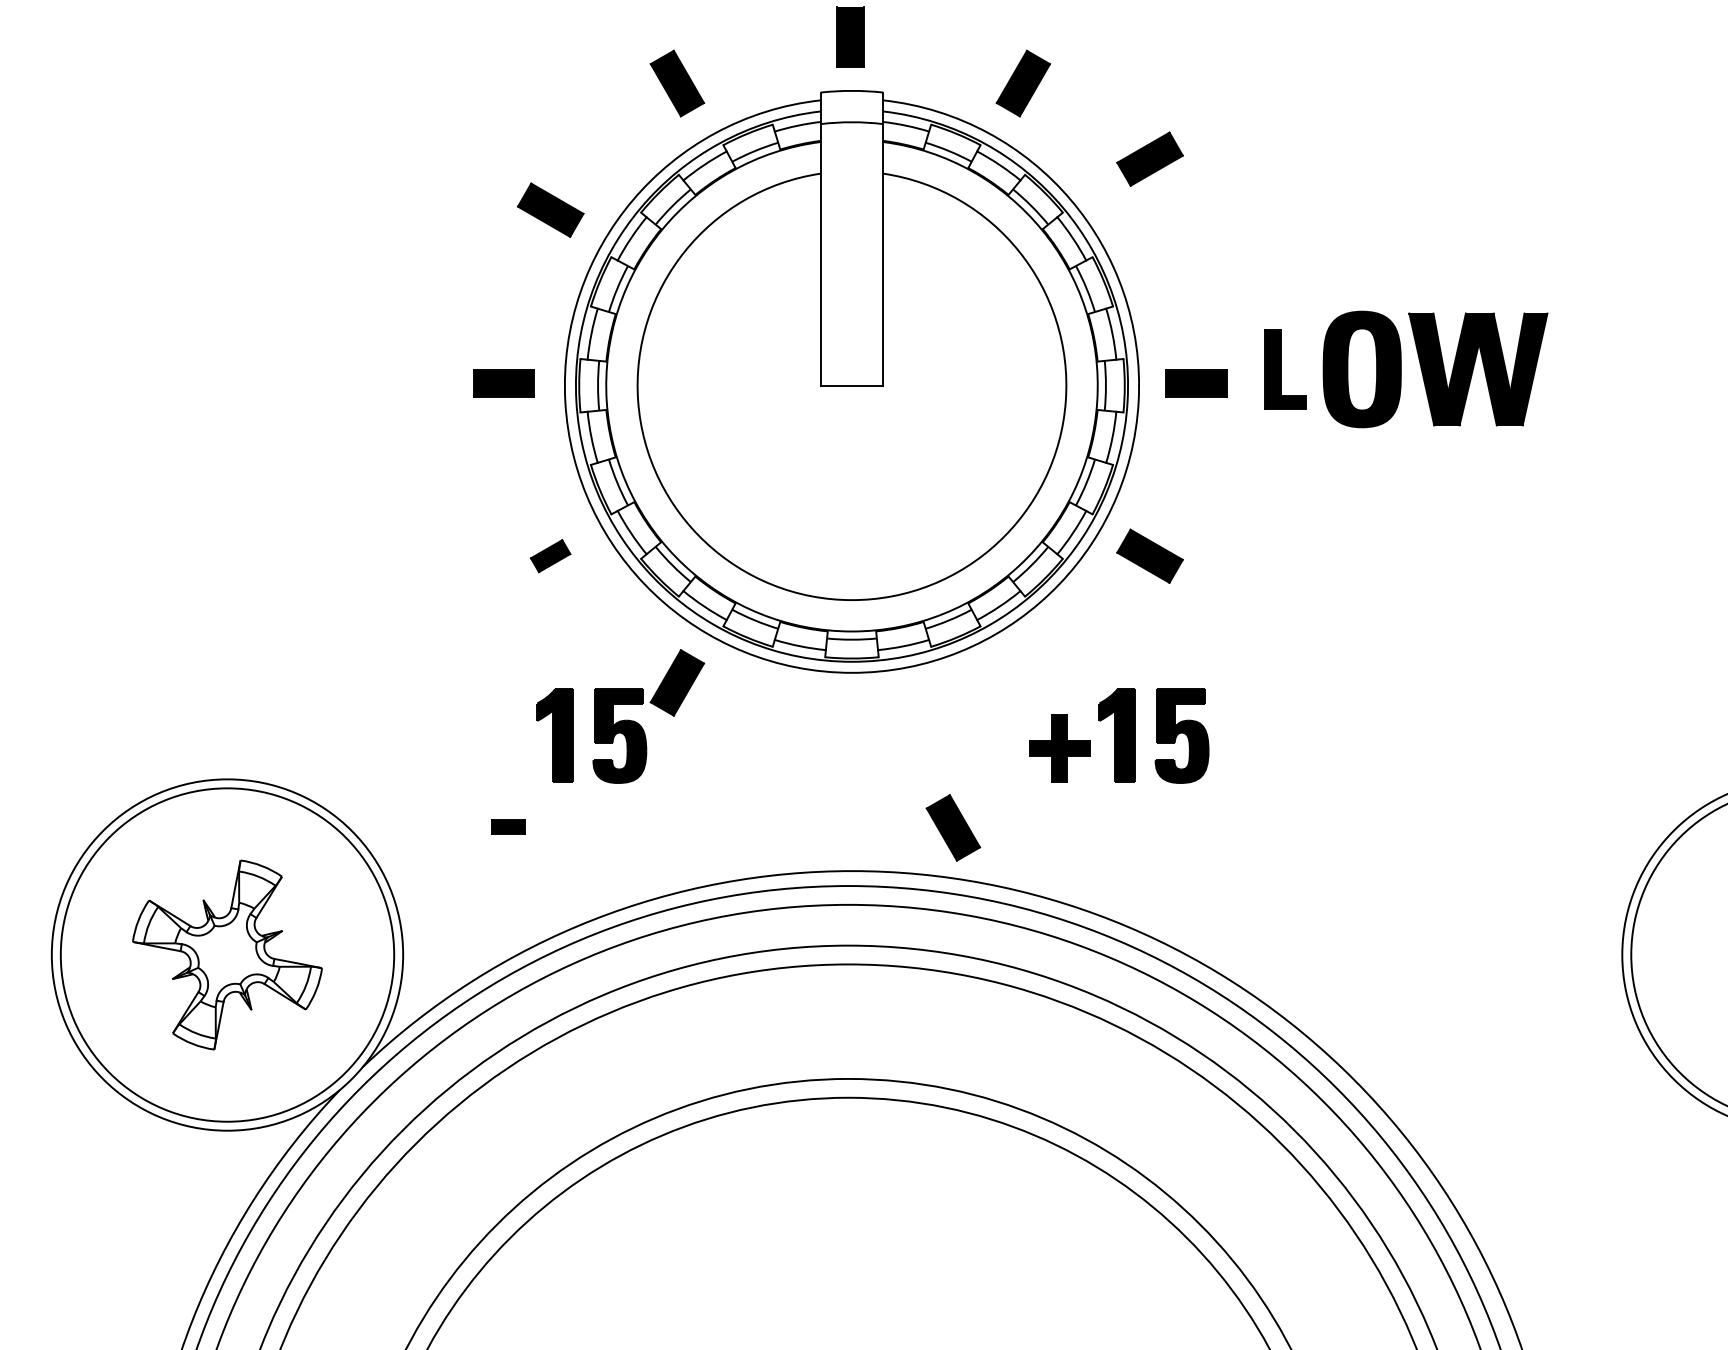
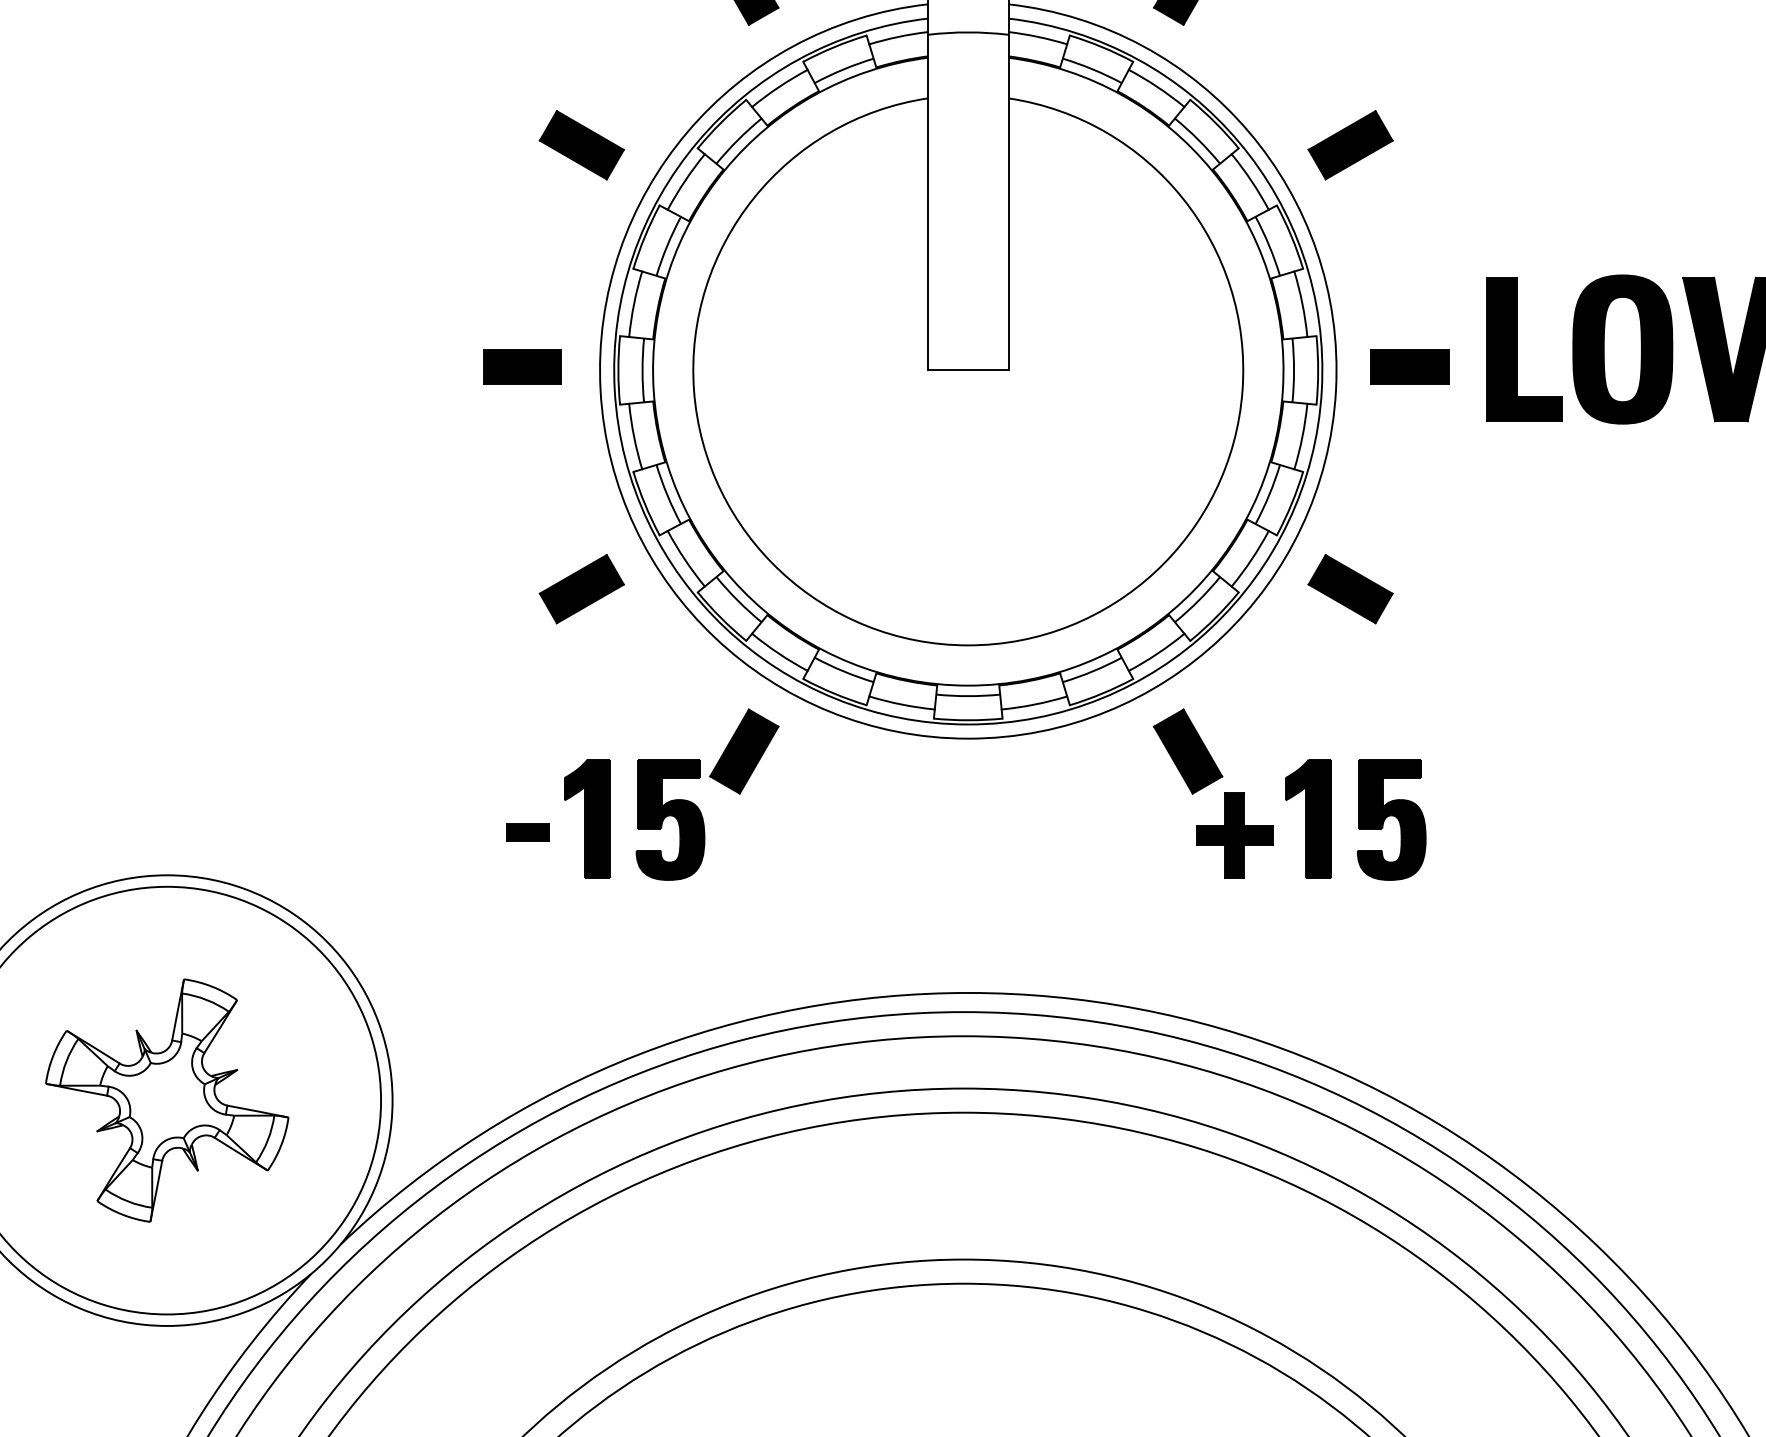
part: (1149, 158) -> (1349, 144), moved
part: (1285, 369) -> (1524, 349), size x1.43
part: (550, 555) -> (581, 588), size x1.67
part: (508, 826) -> (527, 831), moved
part: (953, 827) -> (1188, 751), moved

